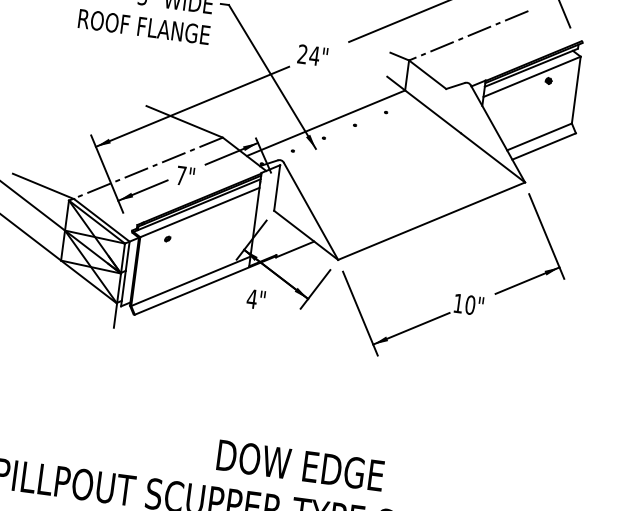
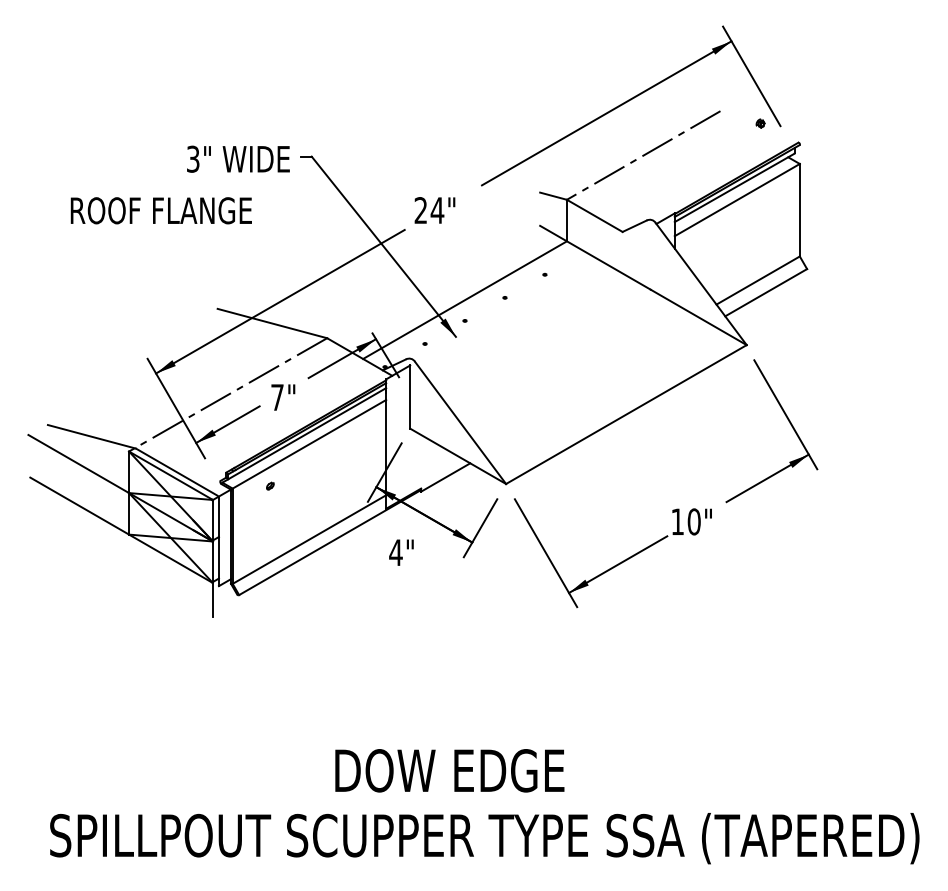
text: (143, 26) -> (160, 210), moved
part: (548, 80) -> (760, 123), moved
text: (300, 465) -> (449, 770), moved

